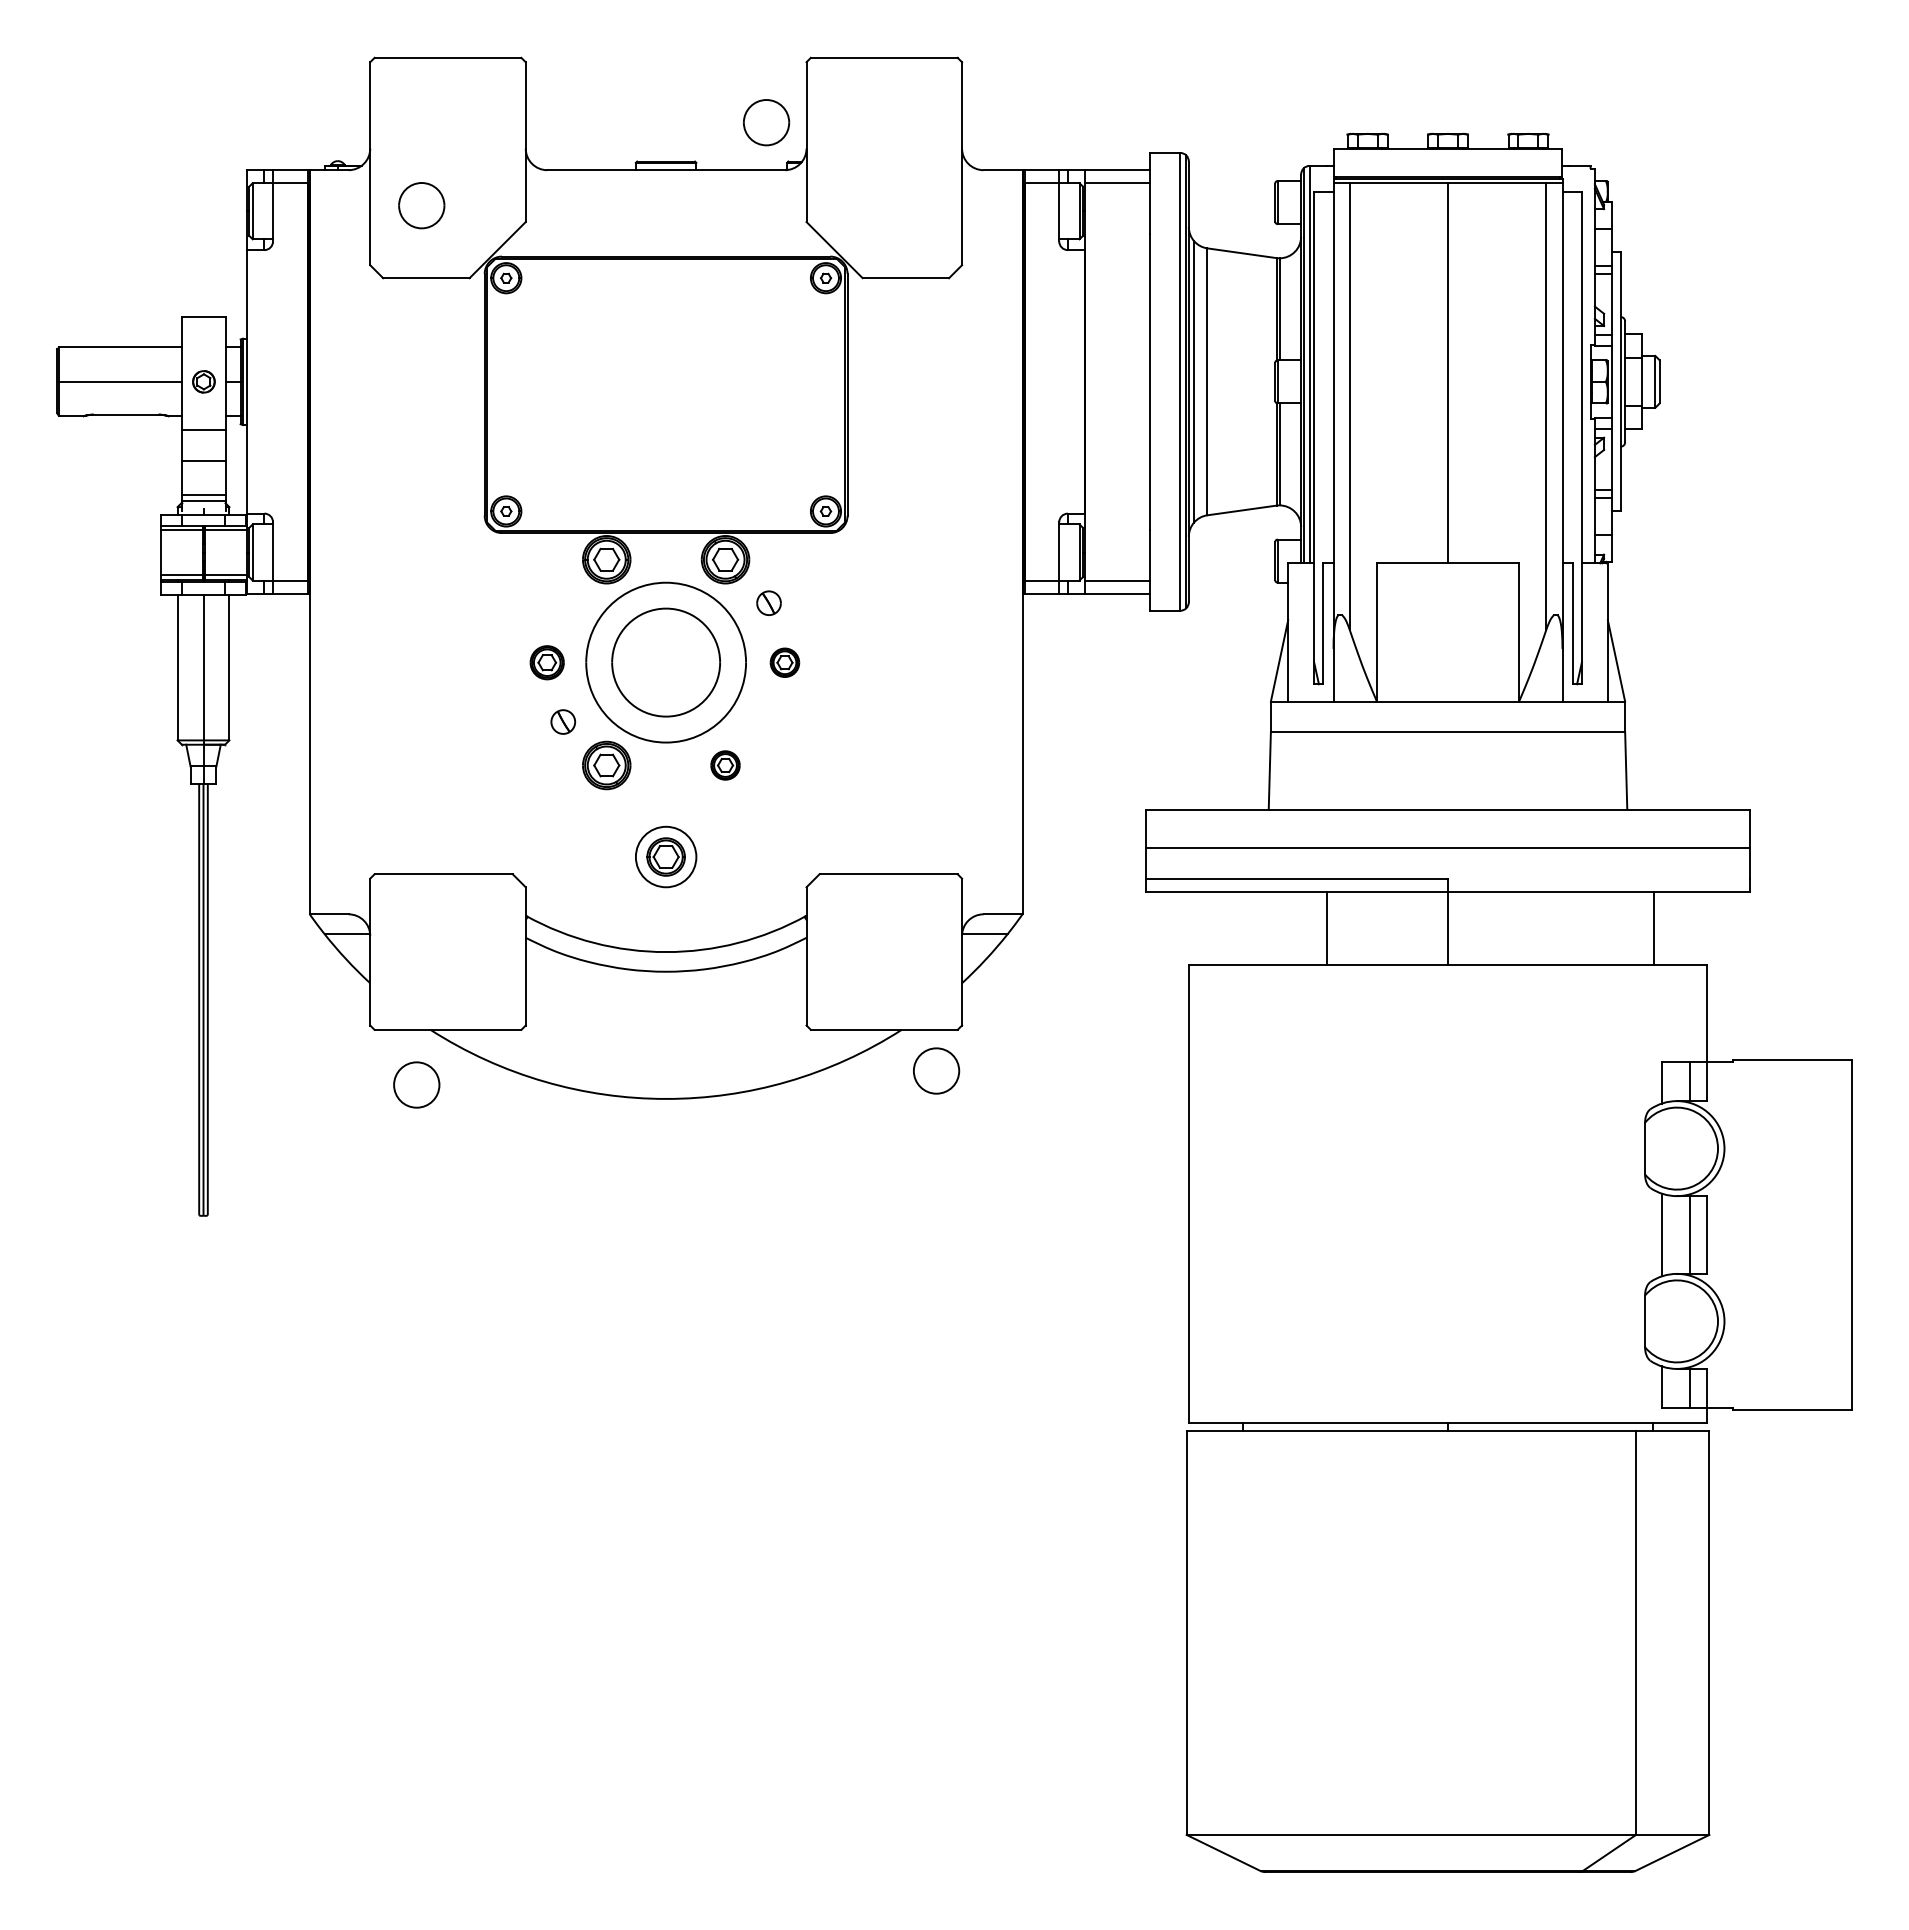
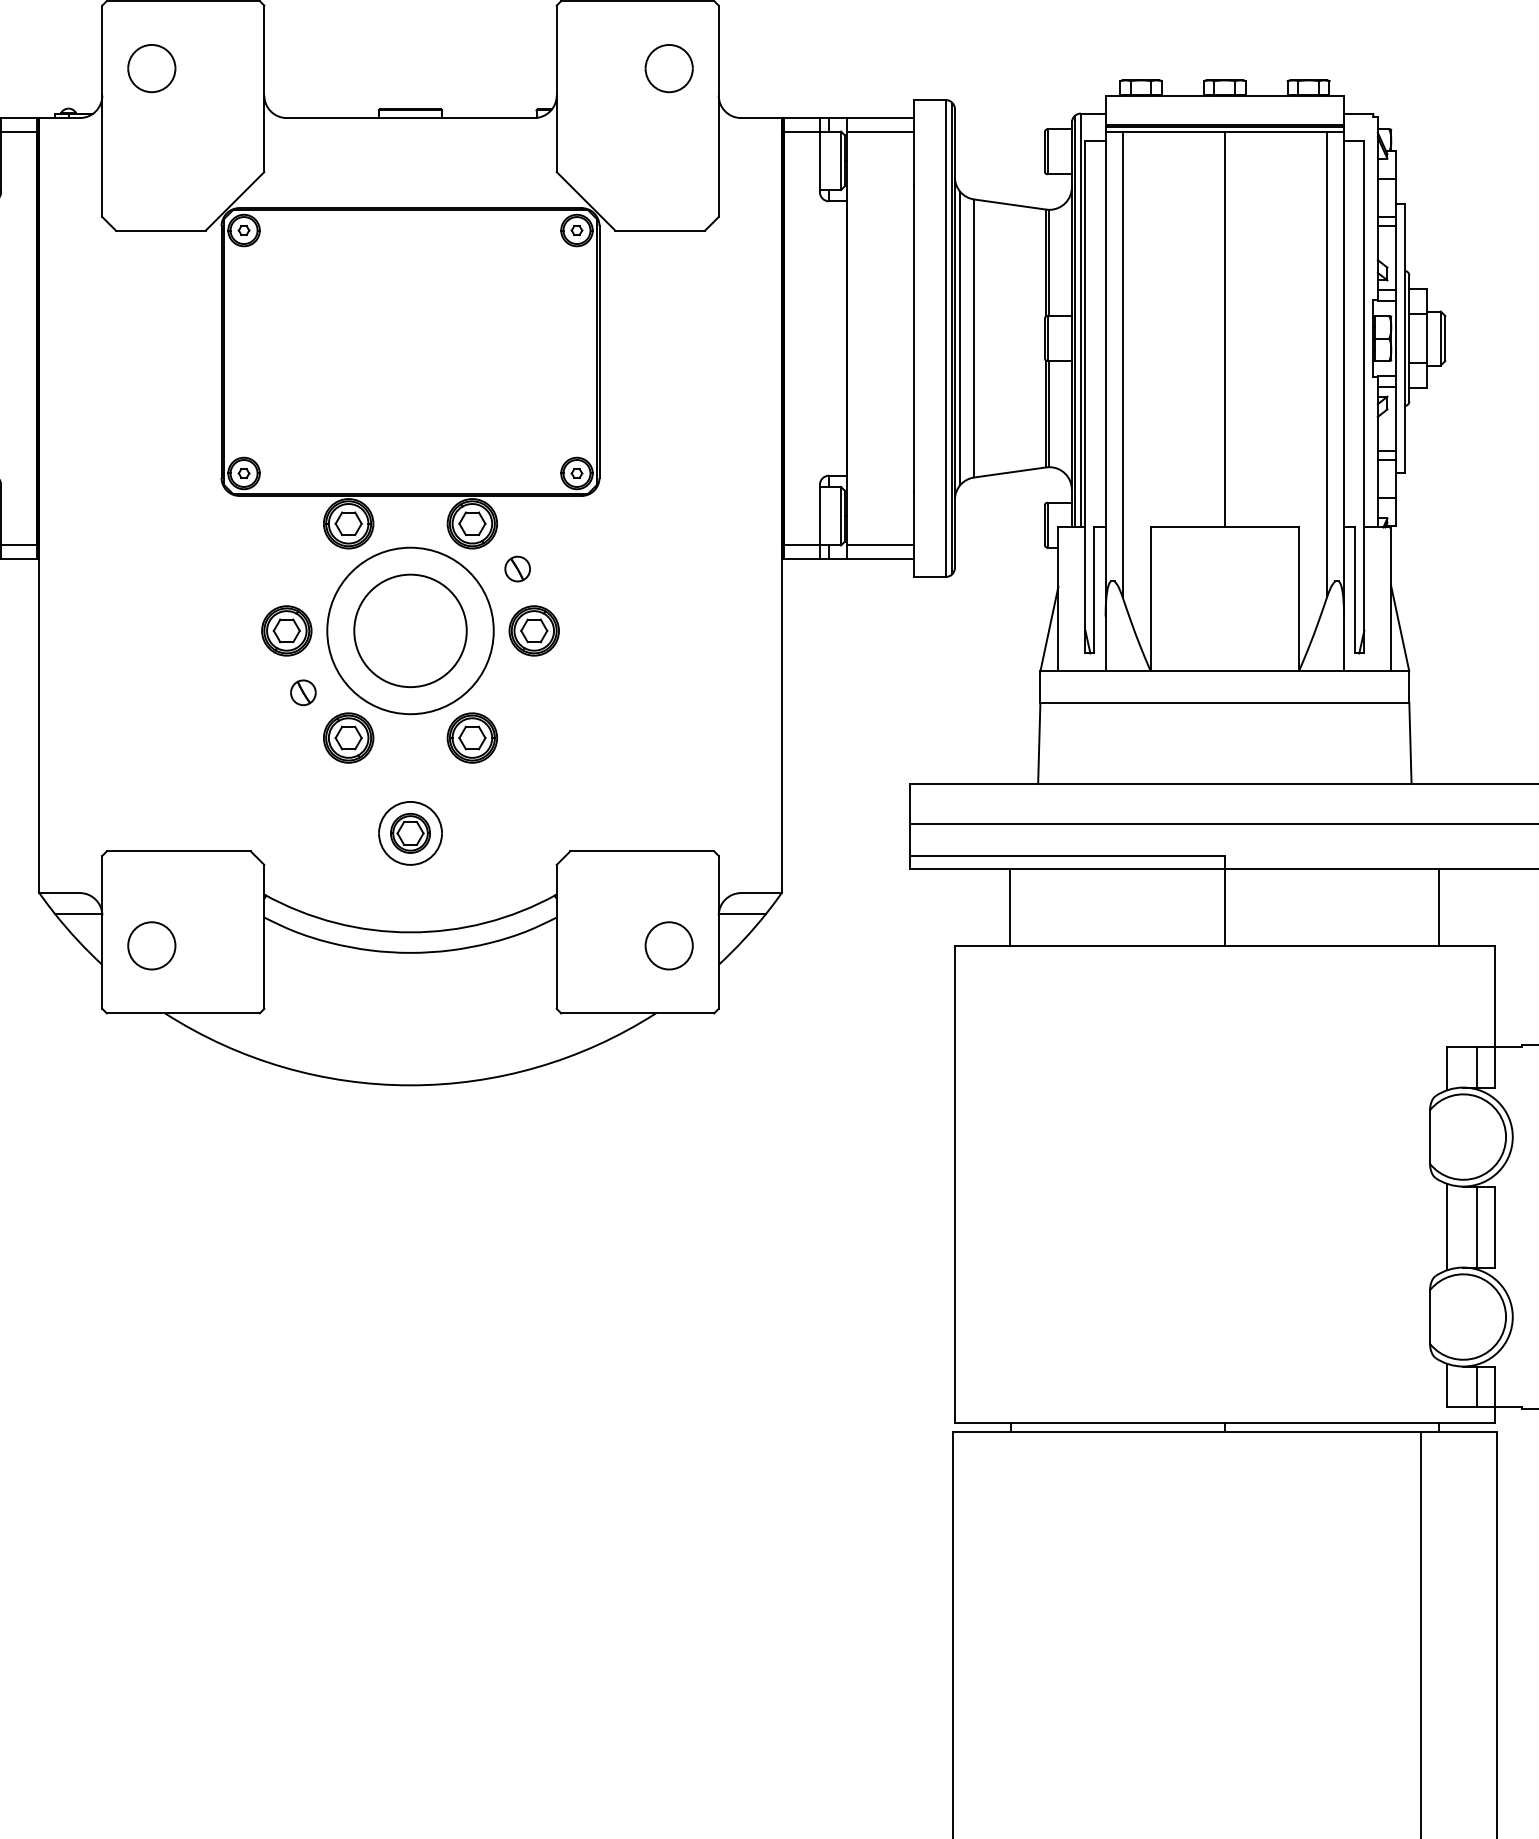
part: (766, 122) -> (669, 68), moved
part: (421, 205) -> (151, 68), moved
part: (546, 662) -> (285, 630), size x1.43
part: (784, 662) -> (533, 630), size x1.67
part: (725, 765) -> (472, 738), size x1.67
line: (1327, 928) -> (1010, 907), moved
part: (936, 1070) -> (669, 945), moved
part: (416, 1084) -> (151, 945), moved

